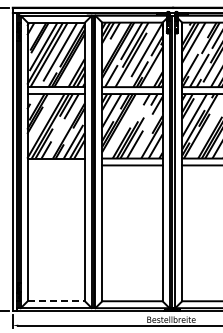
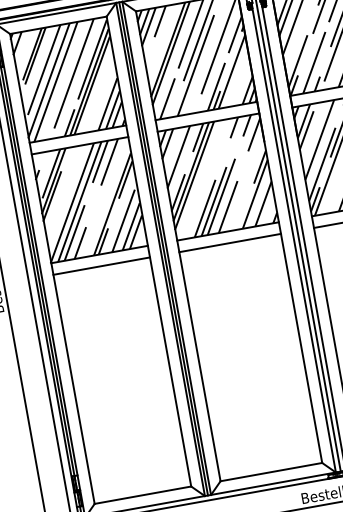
line: (55, 165) -> (100, 266), added
line: (56, 301) -> (143, 495), dashed -> solid

